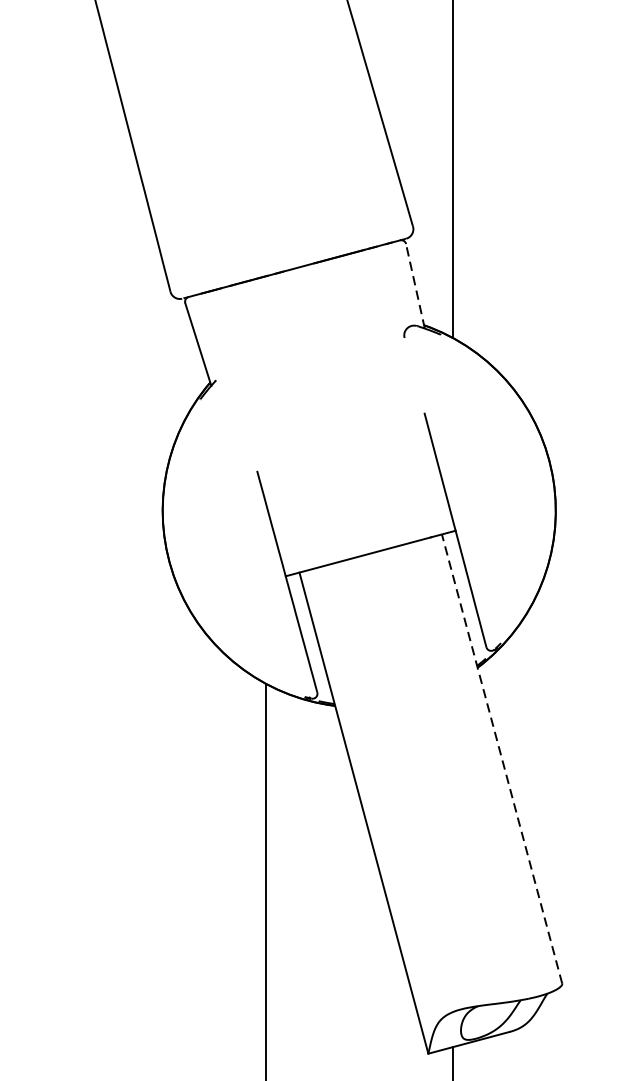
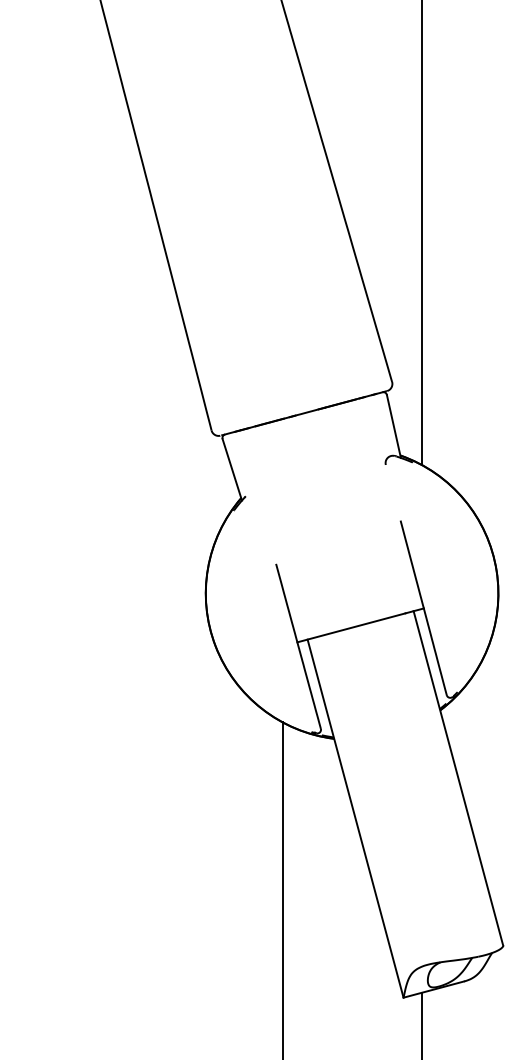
line: (414, 286) -> (393, 426), dashed -> solid
line: (502, 757) -> (458, 777), dashed -> solid

